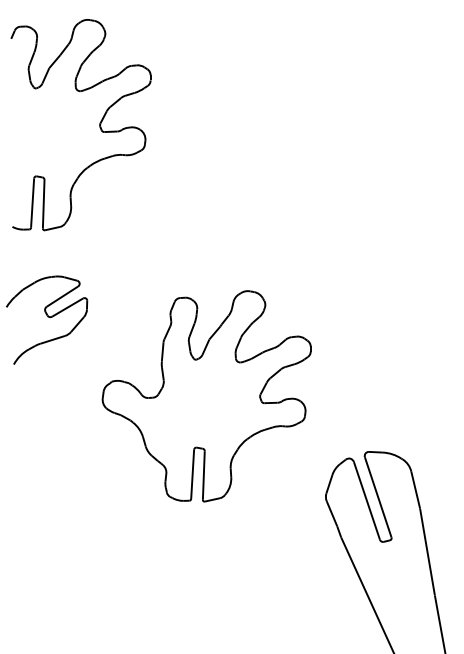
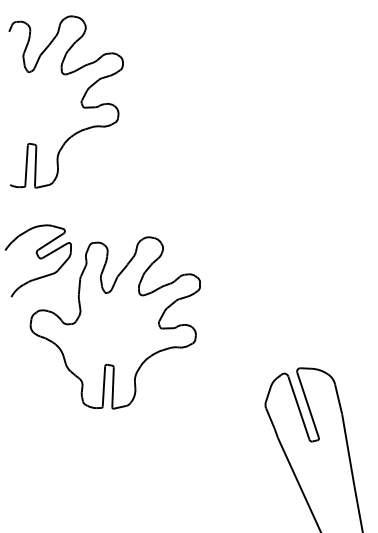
part: (205, 395) -> (114, 322), moved

